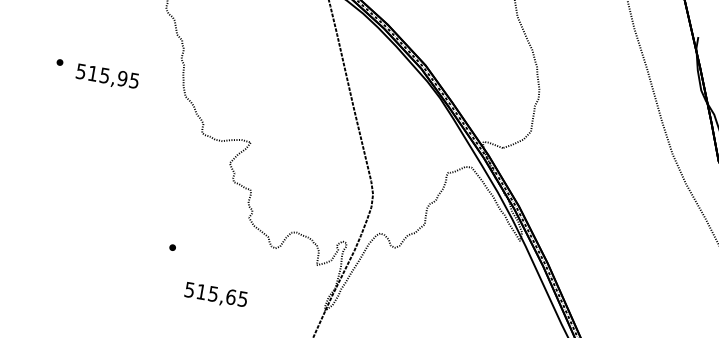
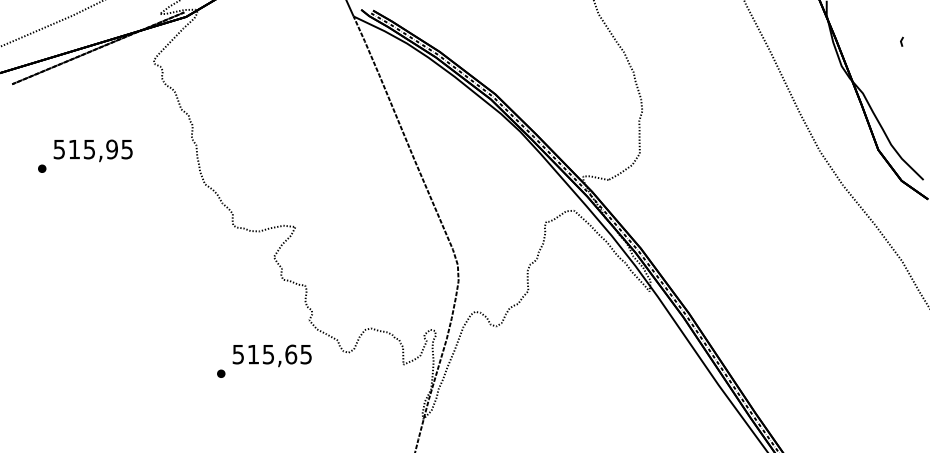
text: (107, 76) -> (92, 150), moved
text: (215, 295) -> (271, 355), moved

